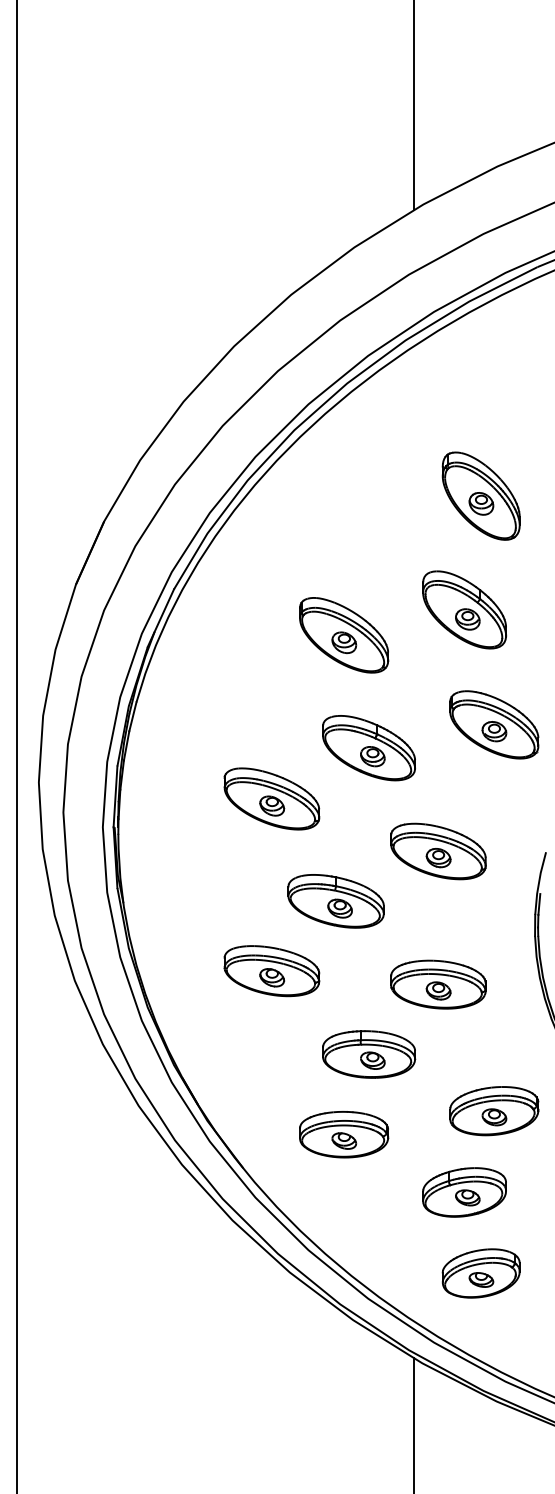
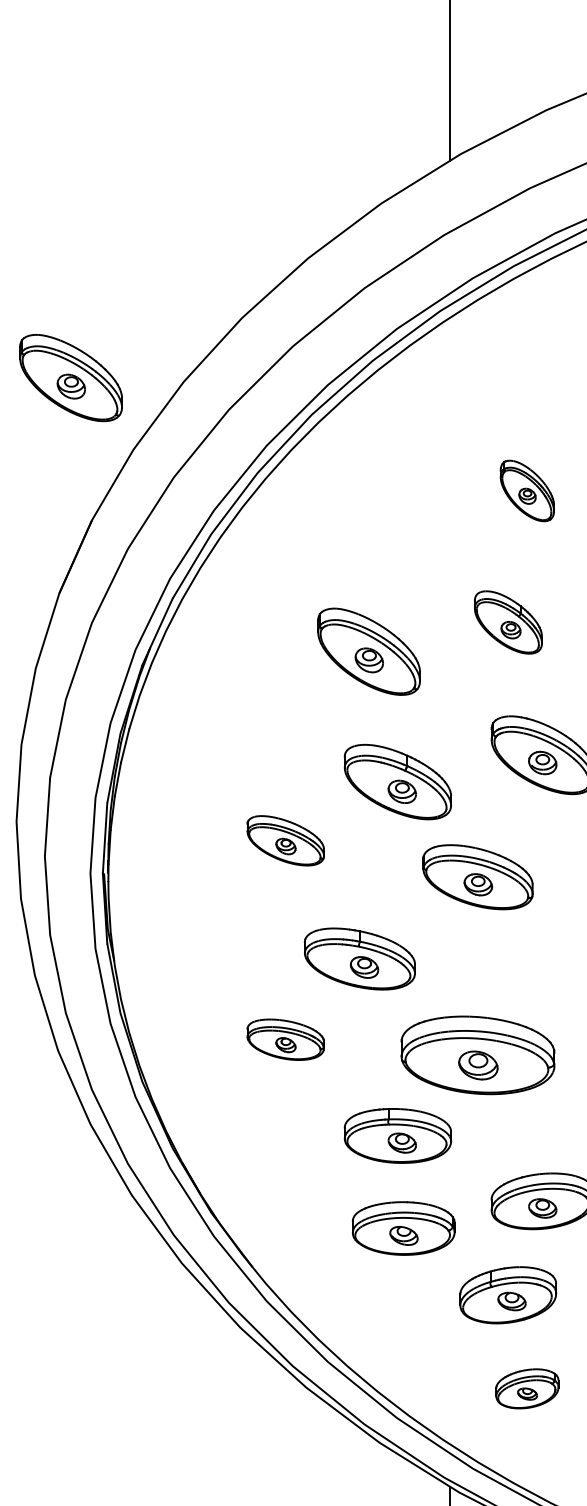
part: (86, 398) -> (71, 378), added
part: (480, 495) -> (526, 490), size x0.6
part: (464, 609) -> (508, 621), size x0.7
part: (271, 798) -> (285, 840), size x0.7
part: (438, 851) -> (478, 877), moved
part: (271, 971) -> (285, 1040), size x0.7
part: (438, 984) -> (478, 1055), size x1.4
part: (344, 1134) -> (404, 1228), moved
part: (480, 1273) -> (526, 1388), size x0.7

